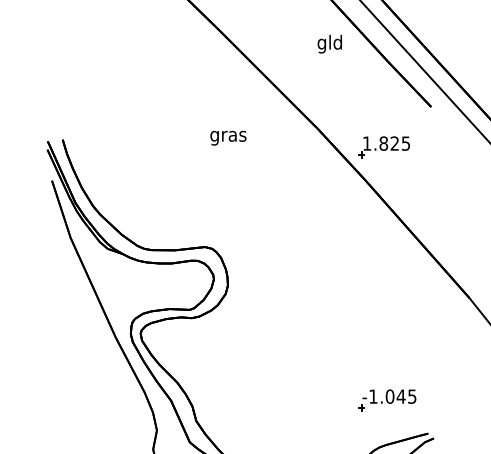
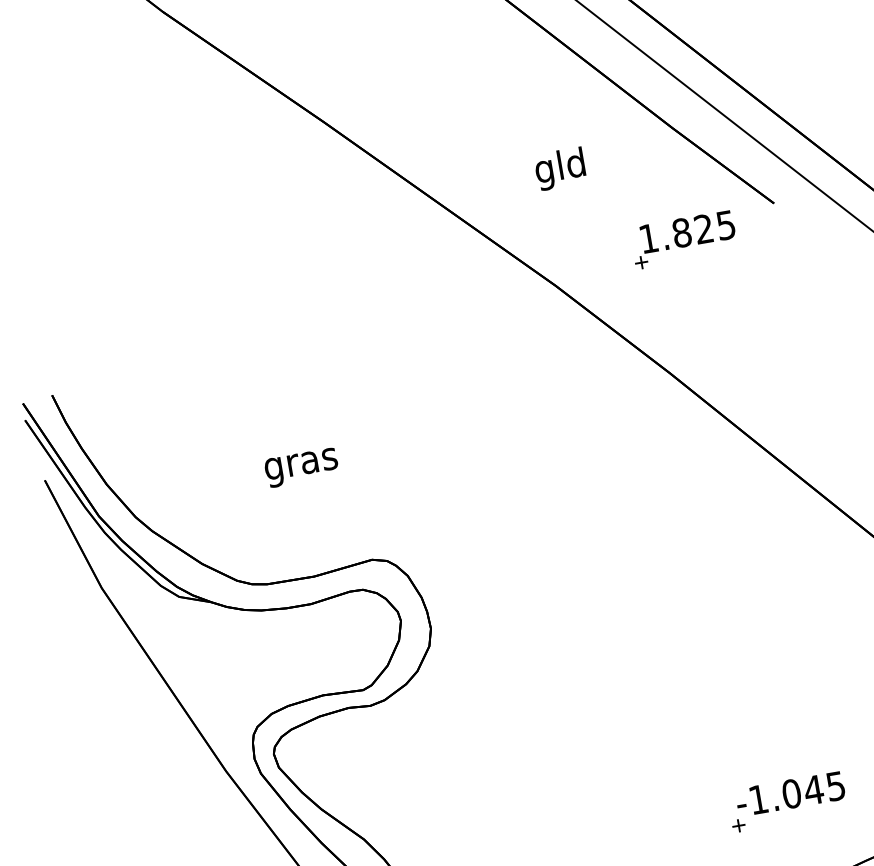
text: (329, 43) -> (559, 167), moved
text: (228, 137) -> (301, 466), moved
part: (383, 147) -> (682, 240), moved

